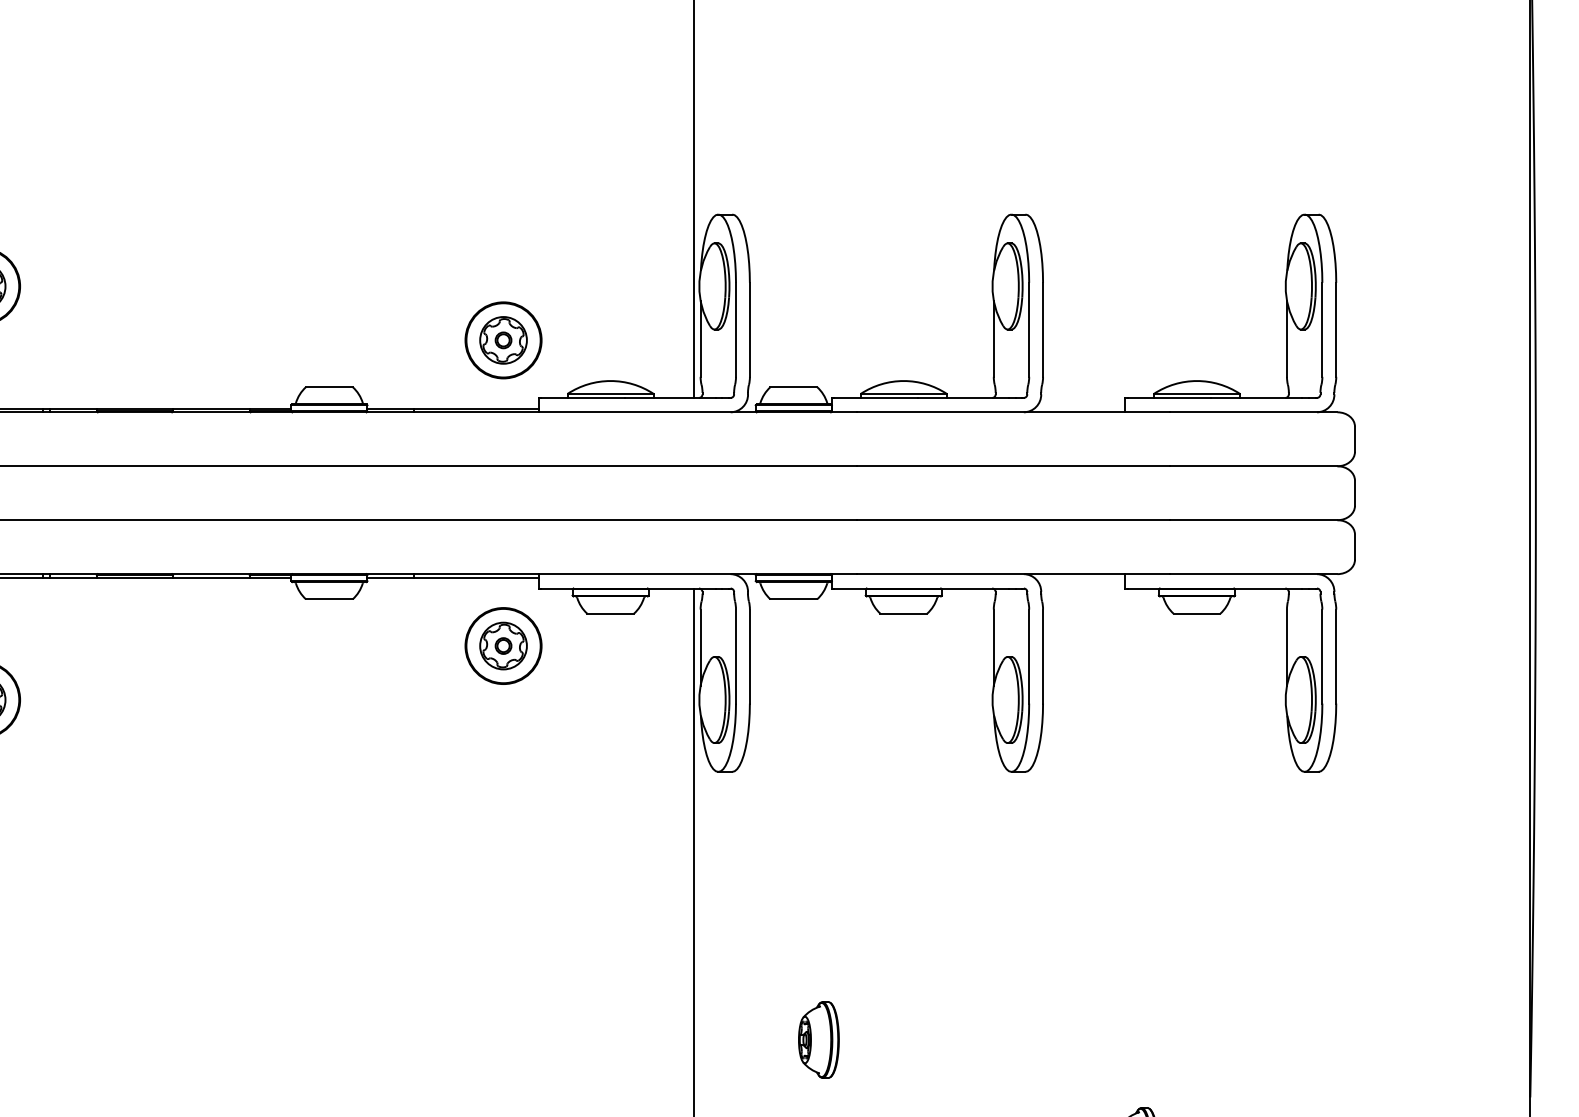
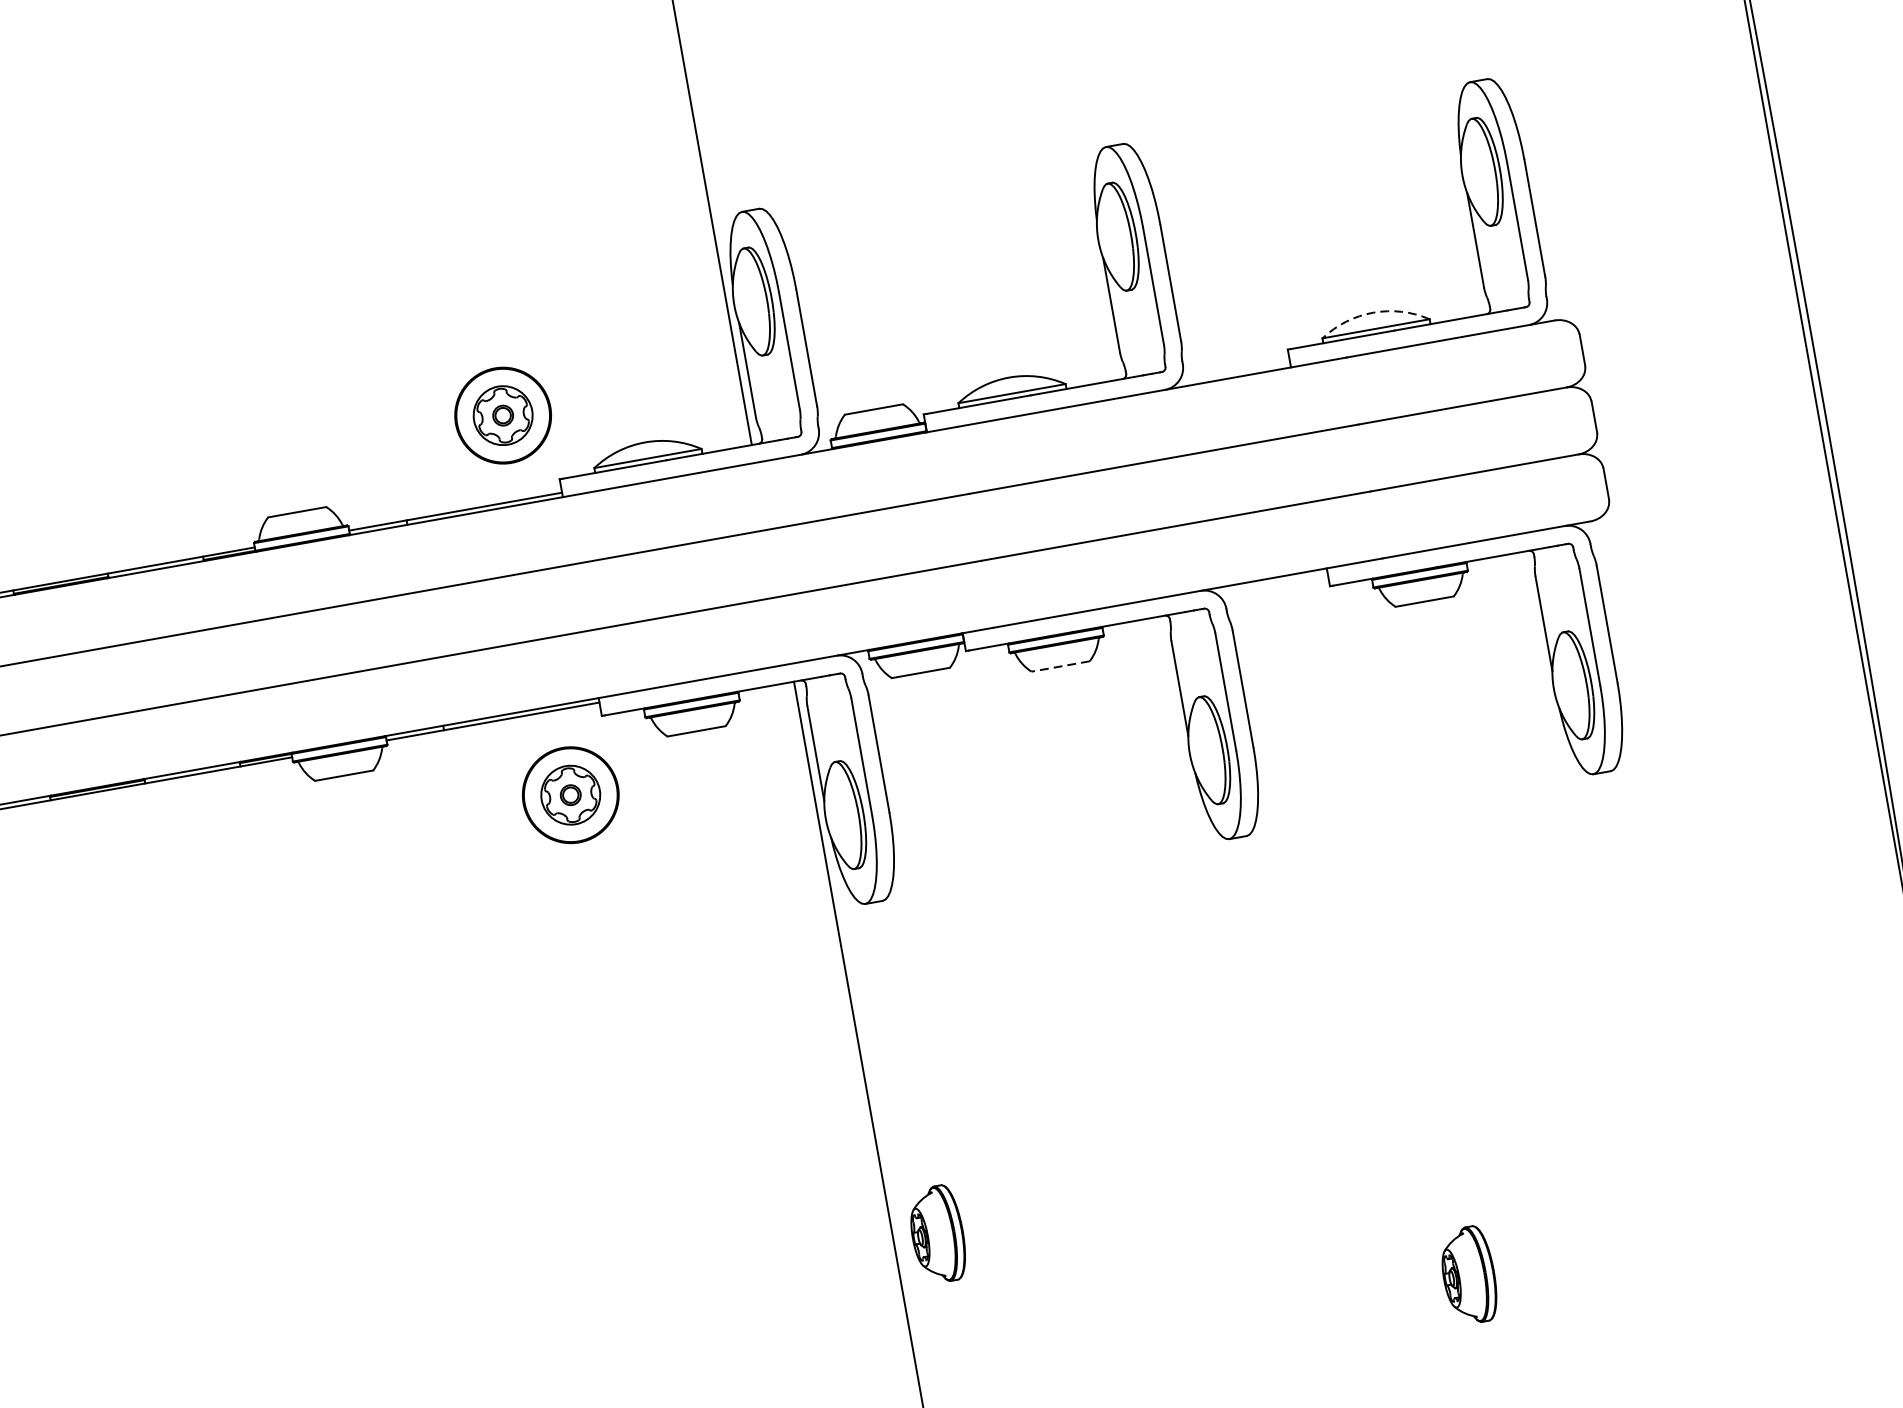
arc: (1196, 381) -> (1372, 313), solid -> dashed
line: (903, 613) -> (1060, 666), solid -> dashed
part: (818, 1039) -> (937, 1234), moved

